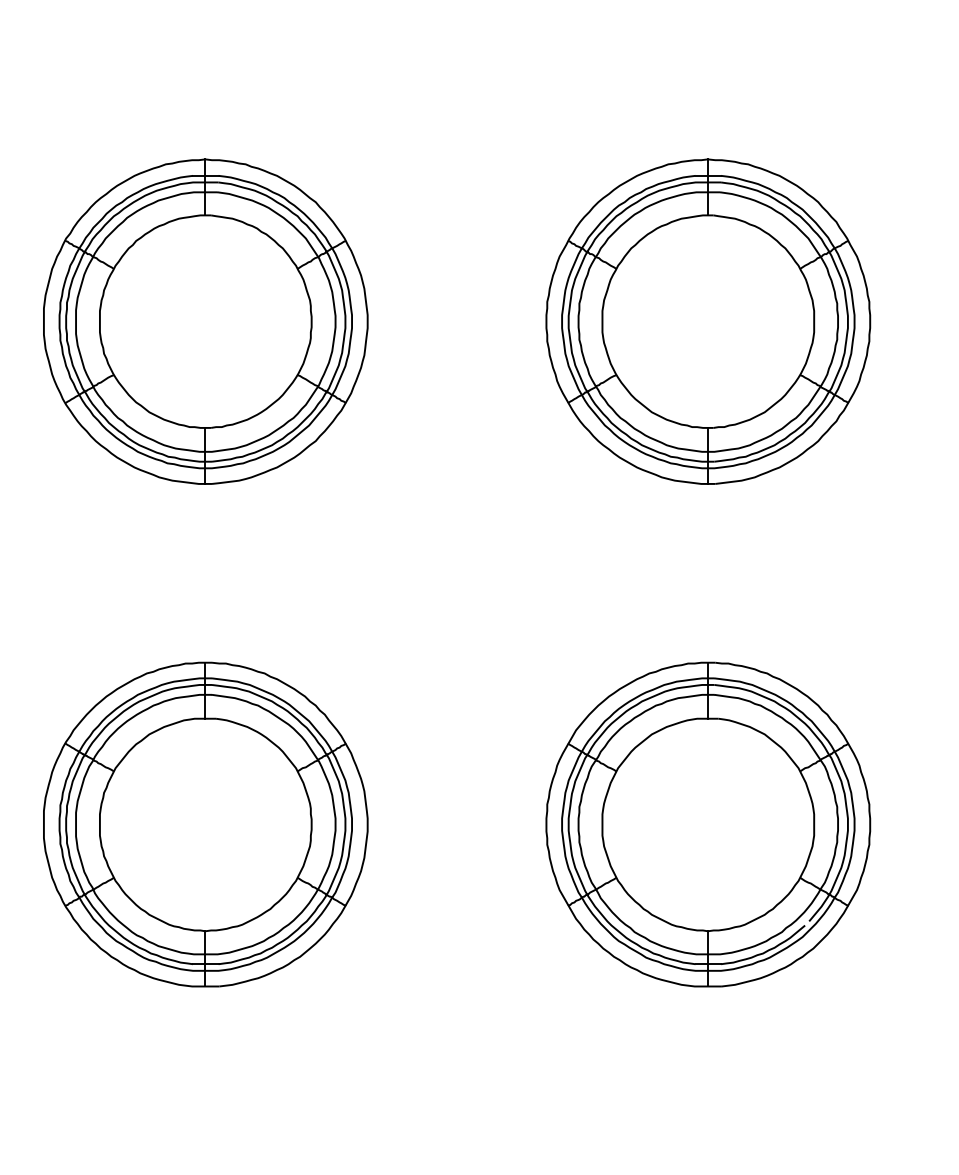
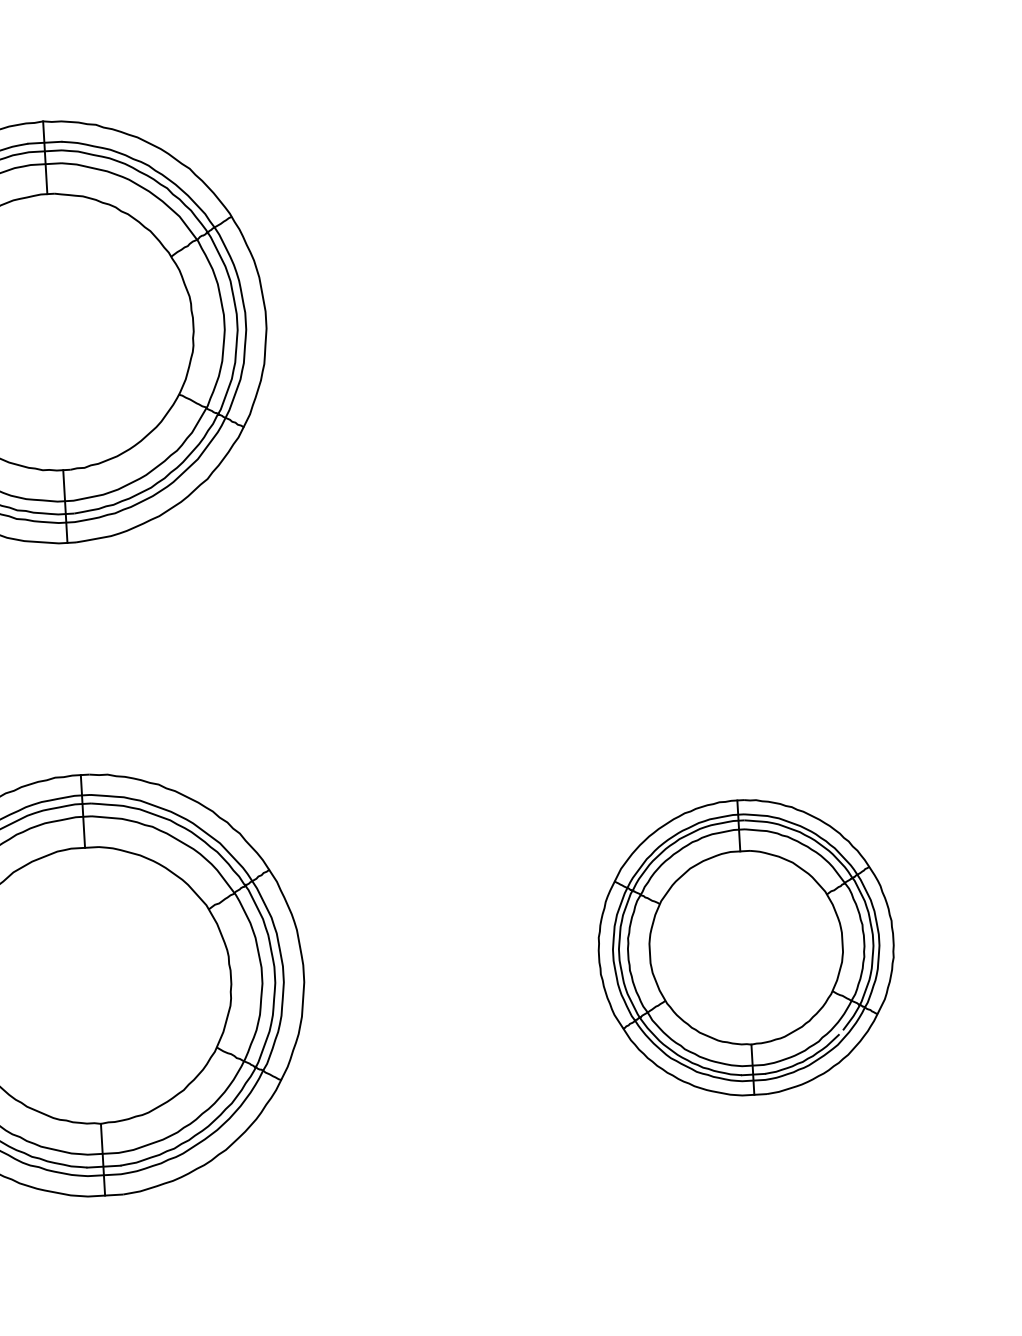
part: (708, 321) -> (708, 294), removed
part: (708, 824) -> (746, 947), size x0.7

